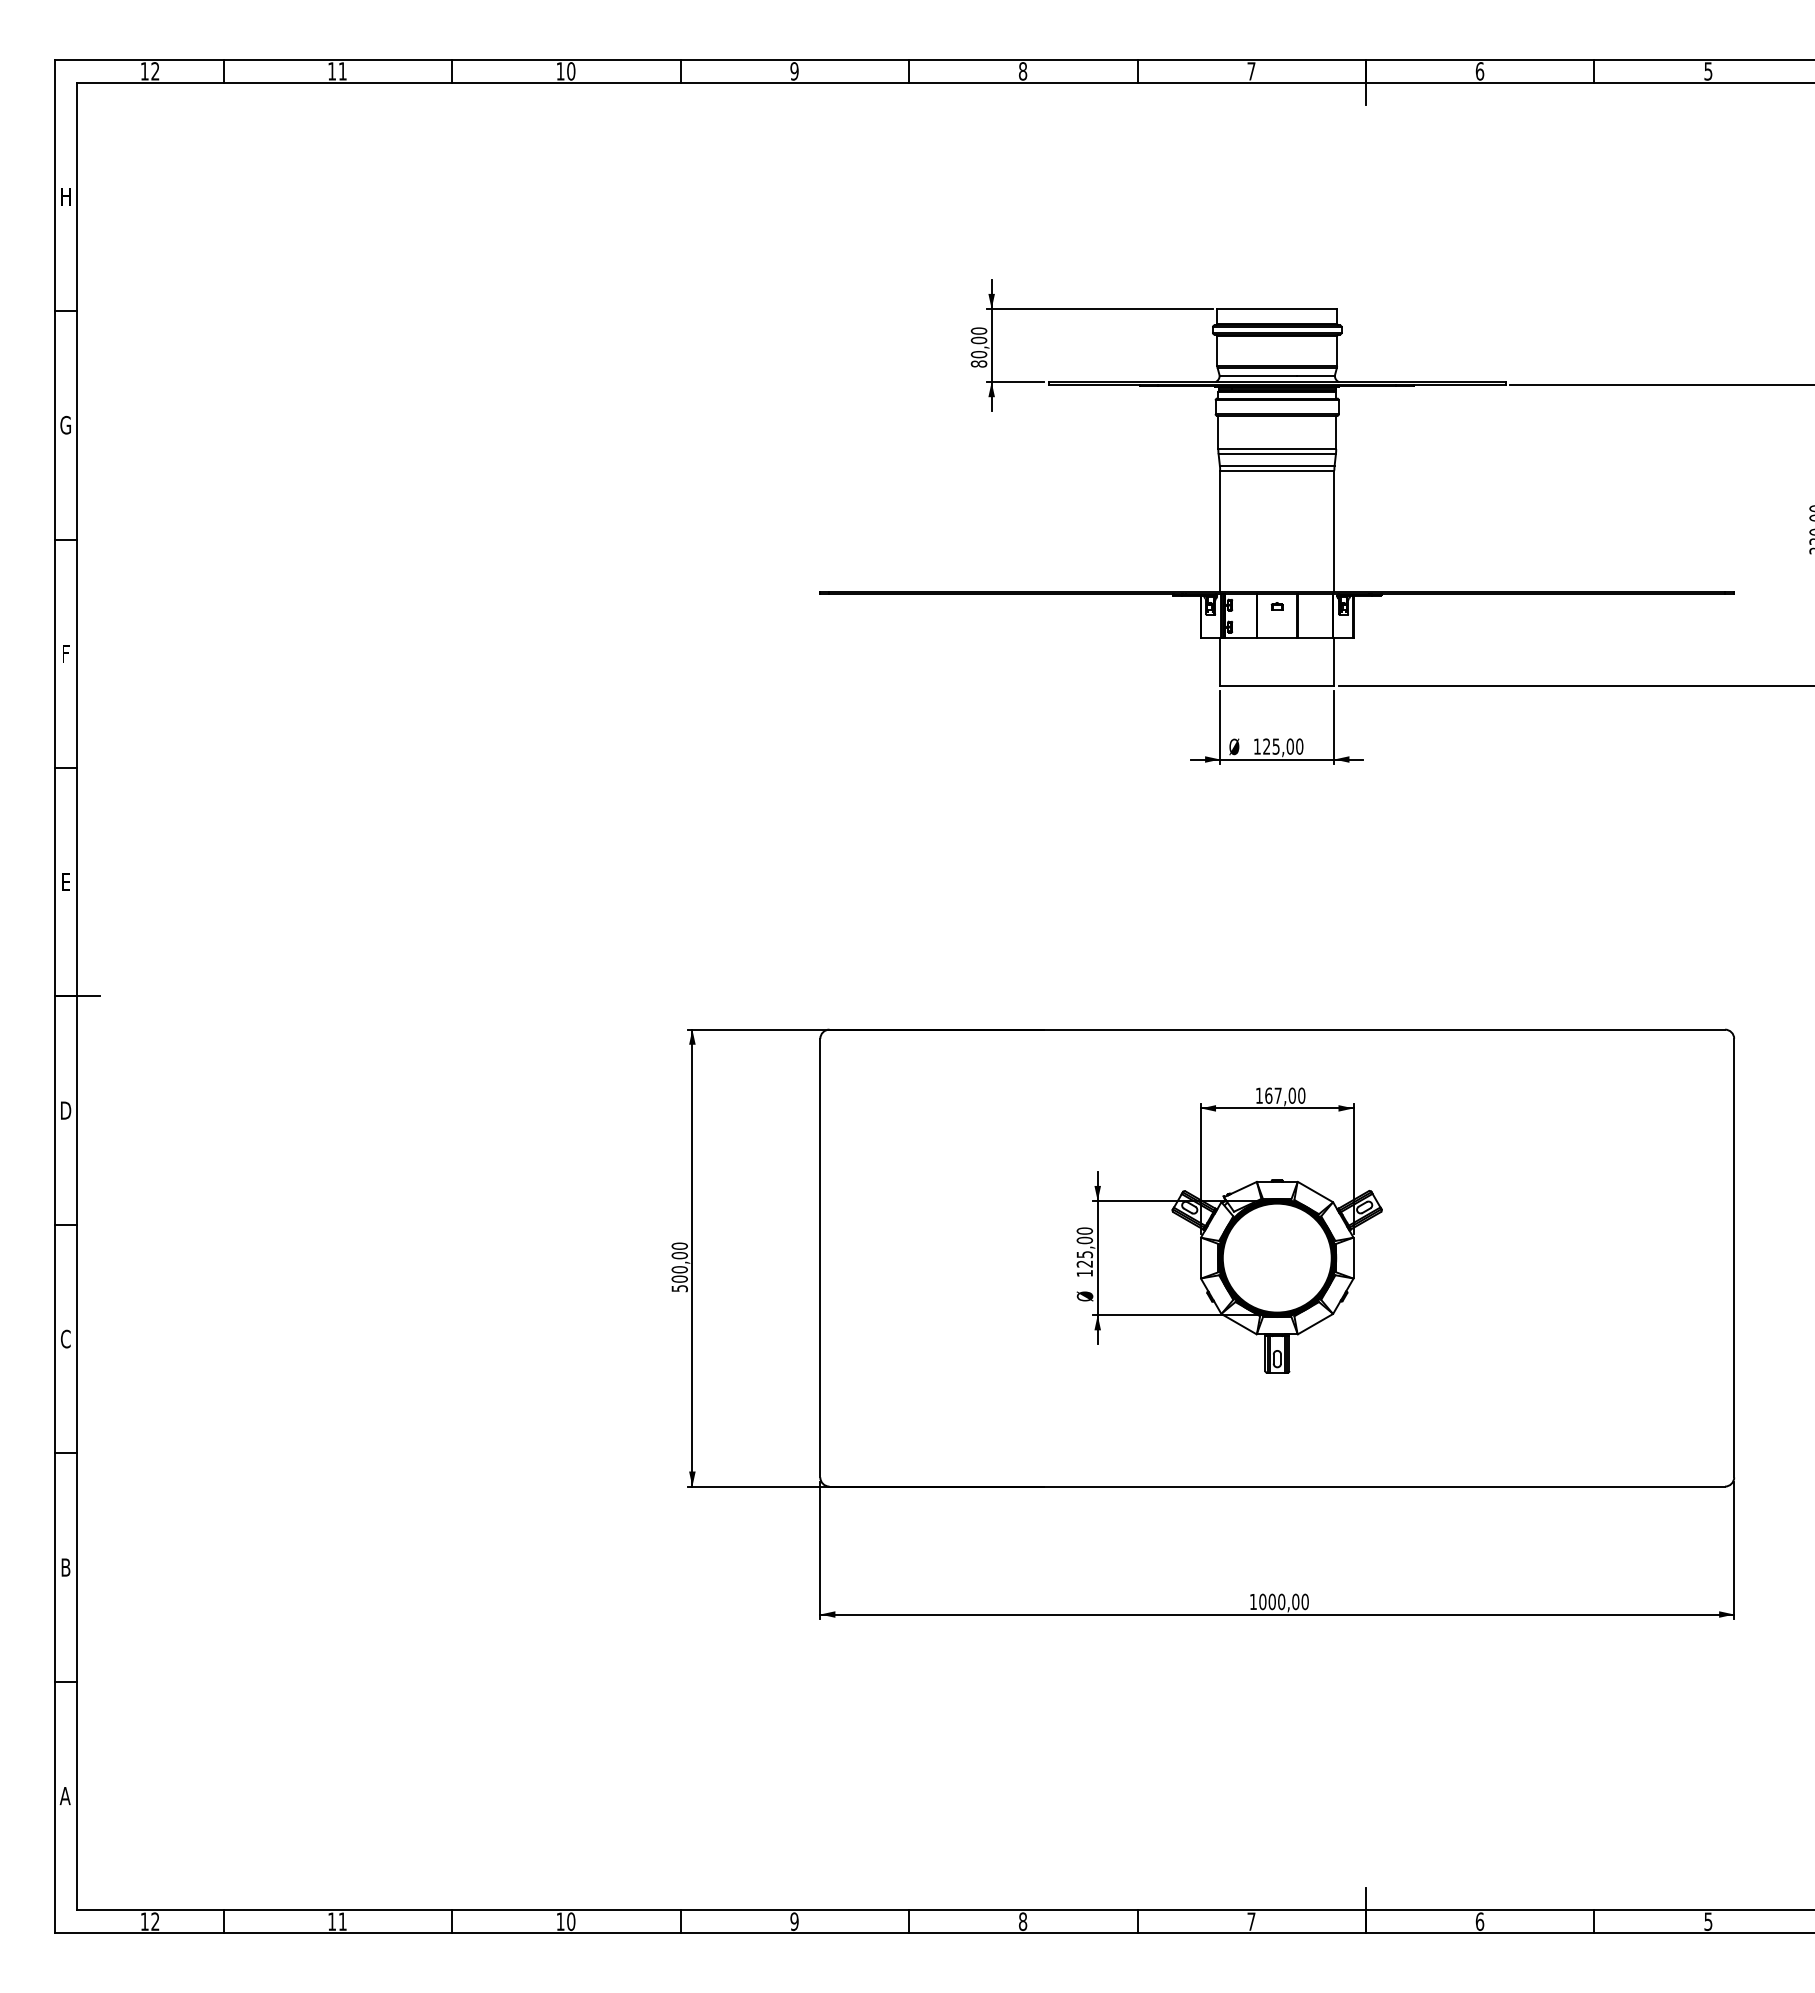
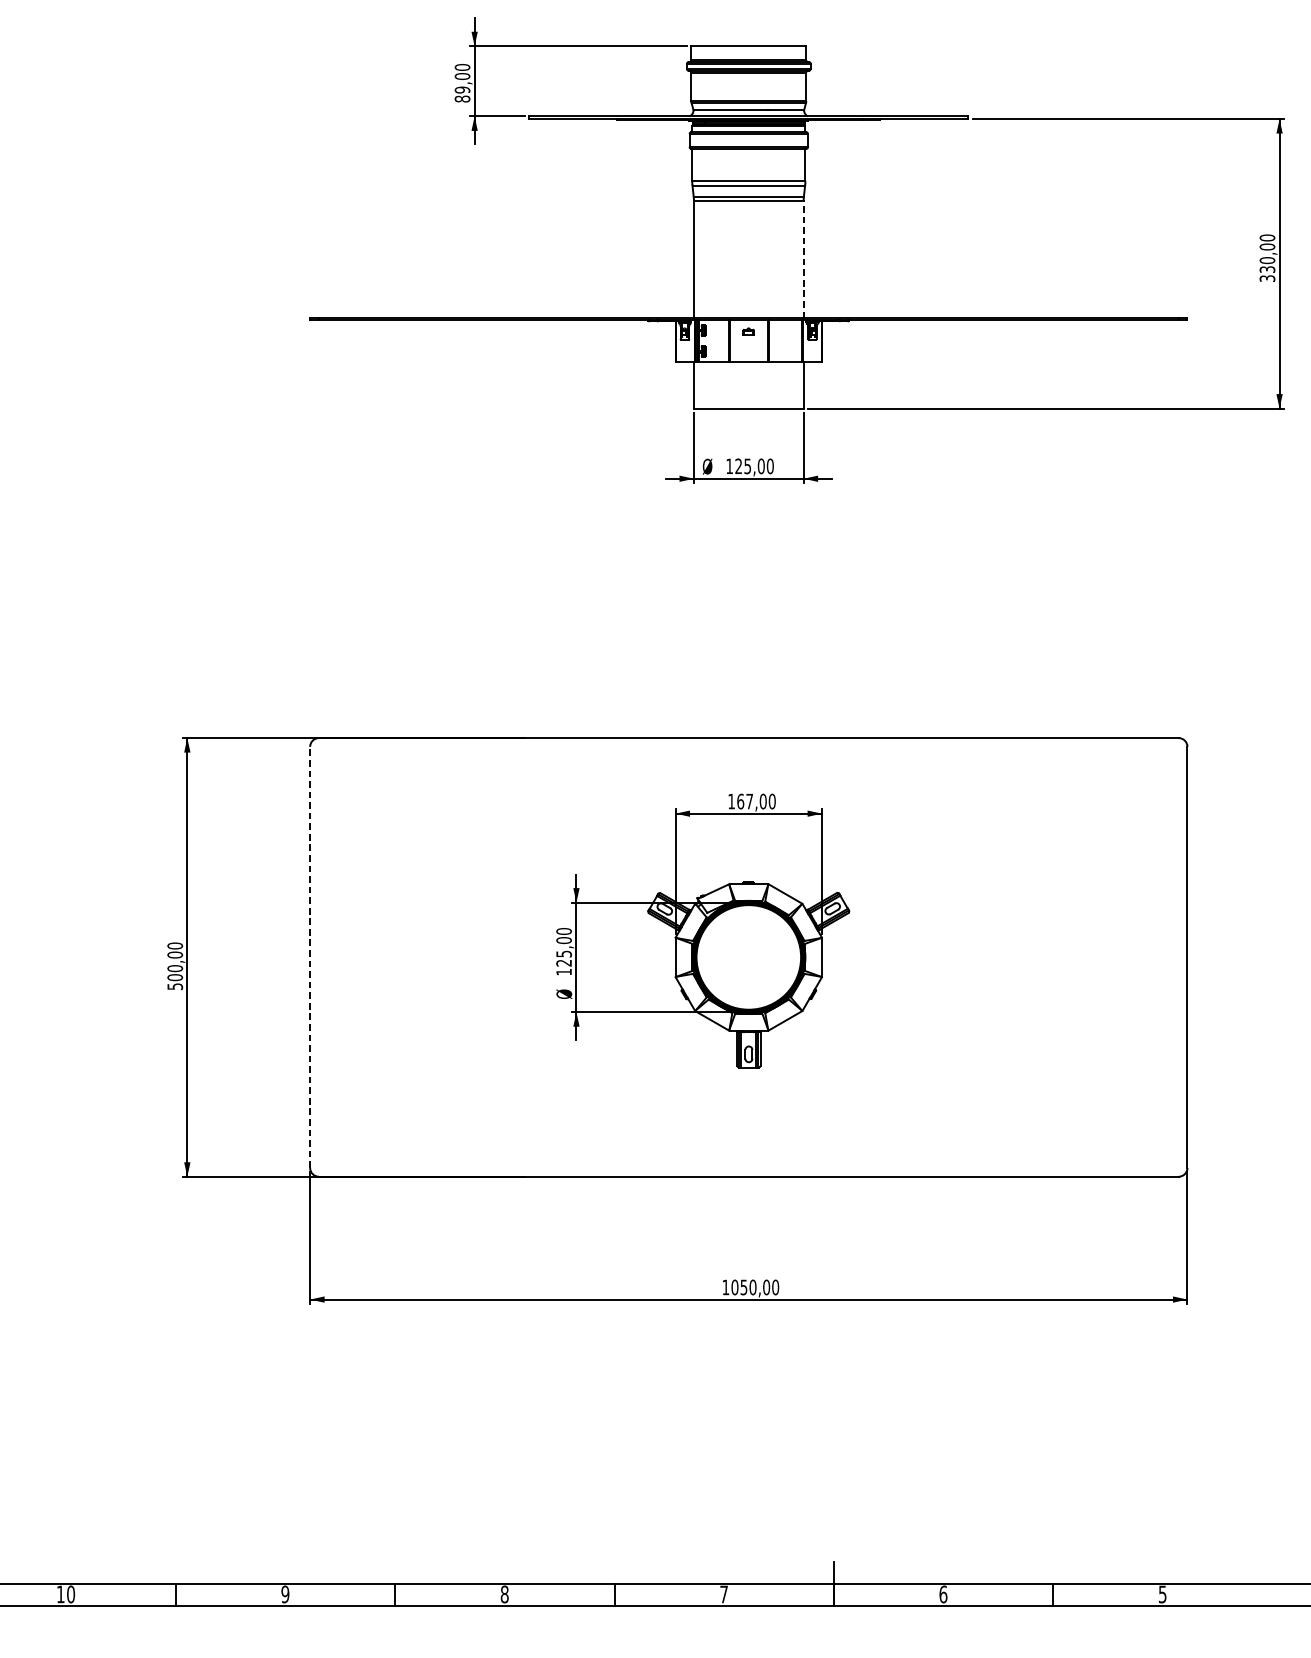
text: (979, 354) -> (462, 89), 80,00 -> 89,00
line: (1334, 531) -> (803, 259), solid -> dashed
line: (820, 1257) -> (310, 956), solid -> dashed
text: (1271, 1601) -> (743, 1287), 1000,00 -> 1050,00

